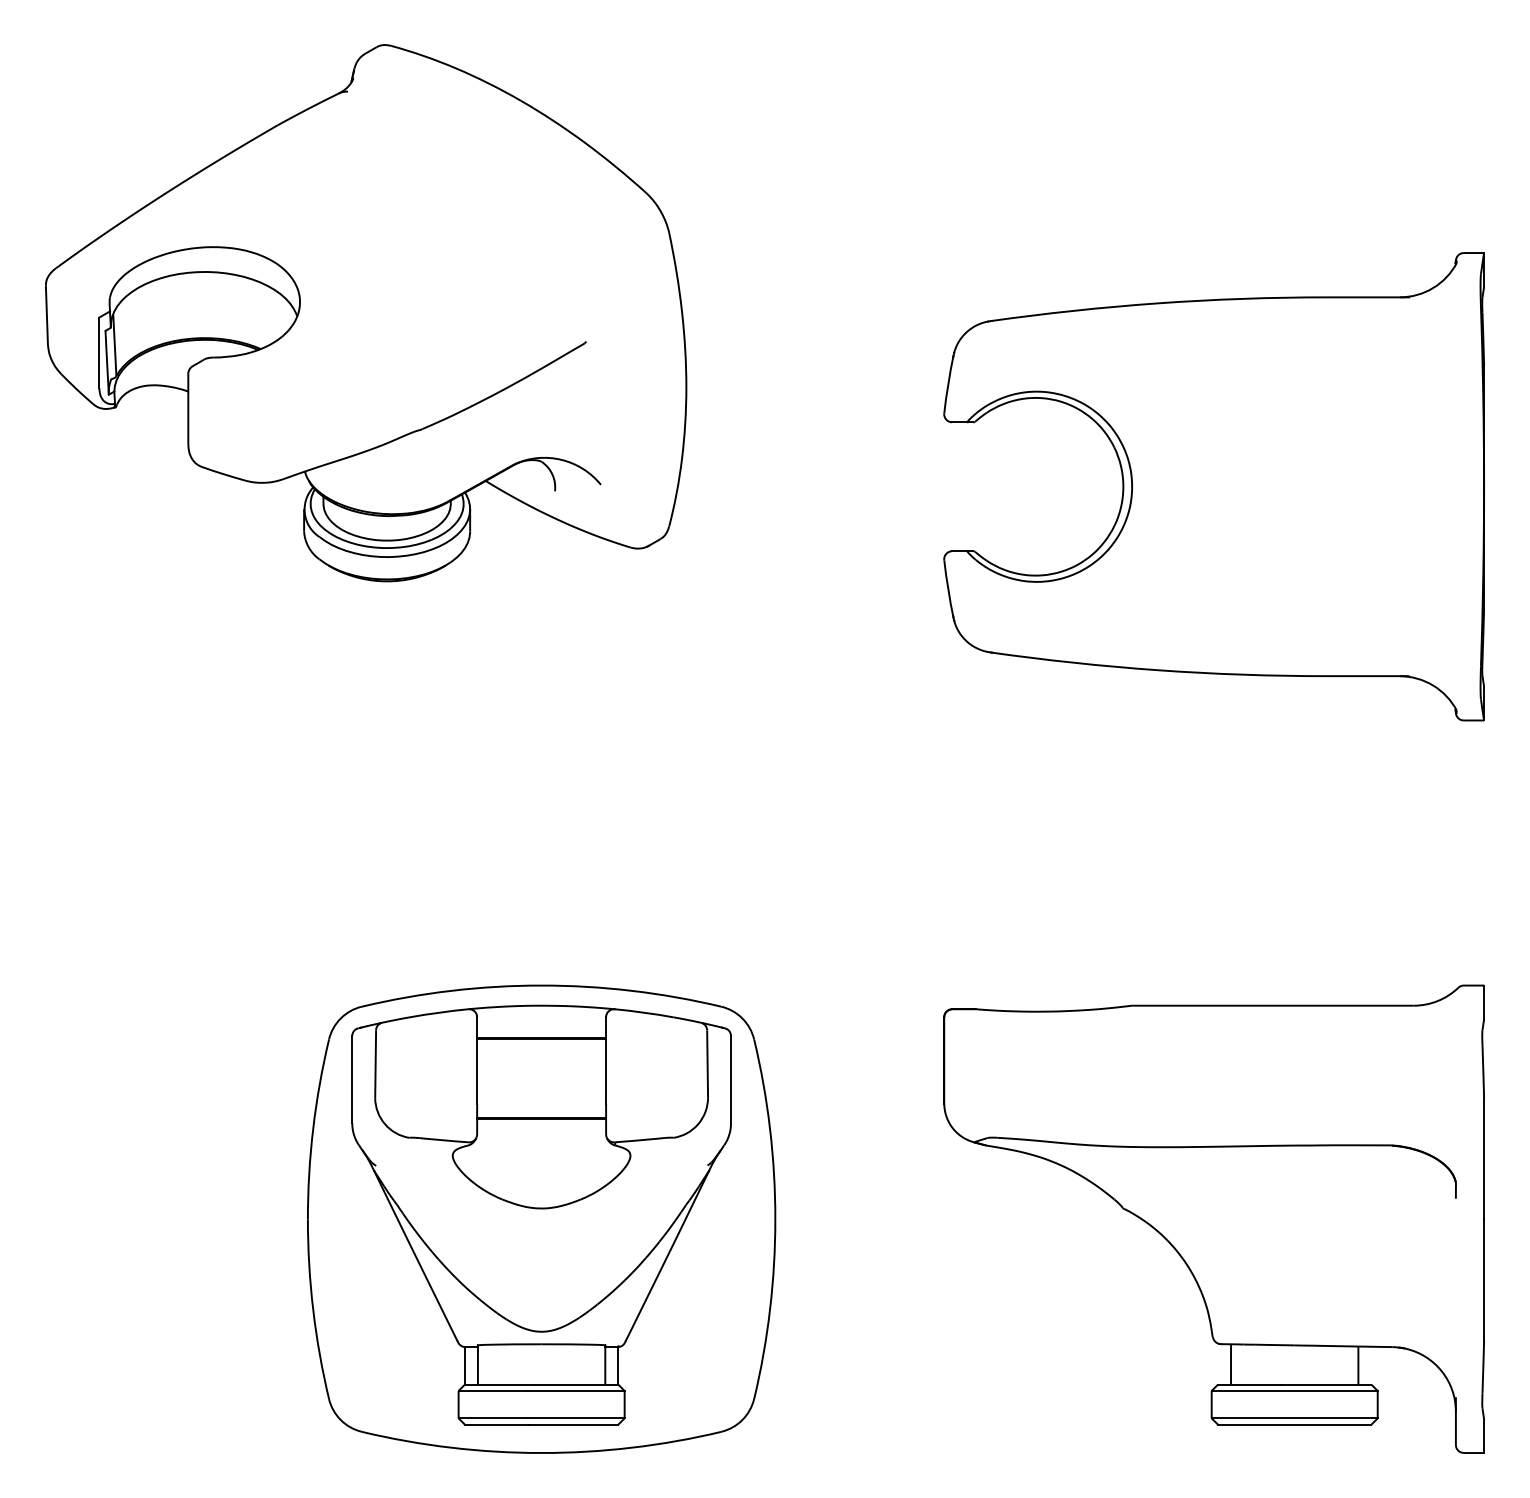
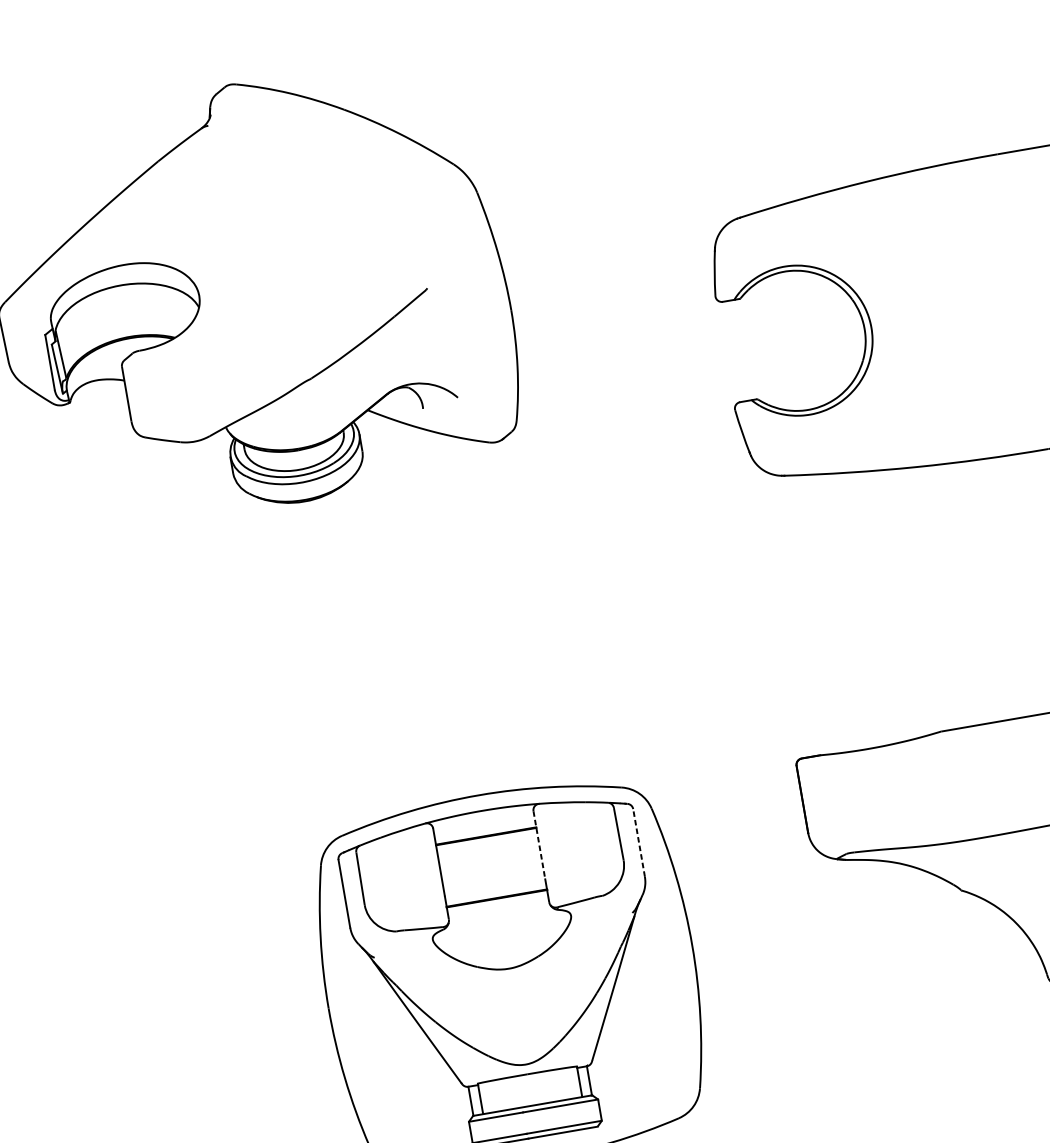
line: (606, 1060) -> (539, 844), solid -> dashed
line: (731, 1079) -> (639, 842), solid -> dashed

